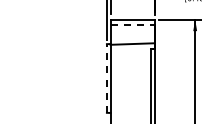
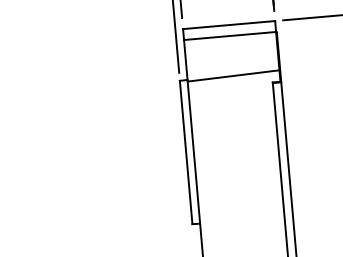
line: (133, 24) -> (231, 35), dashed -> solid
line: (106, 77) -> (185, 150), dashed -> solid

